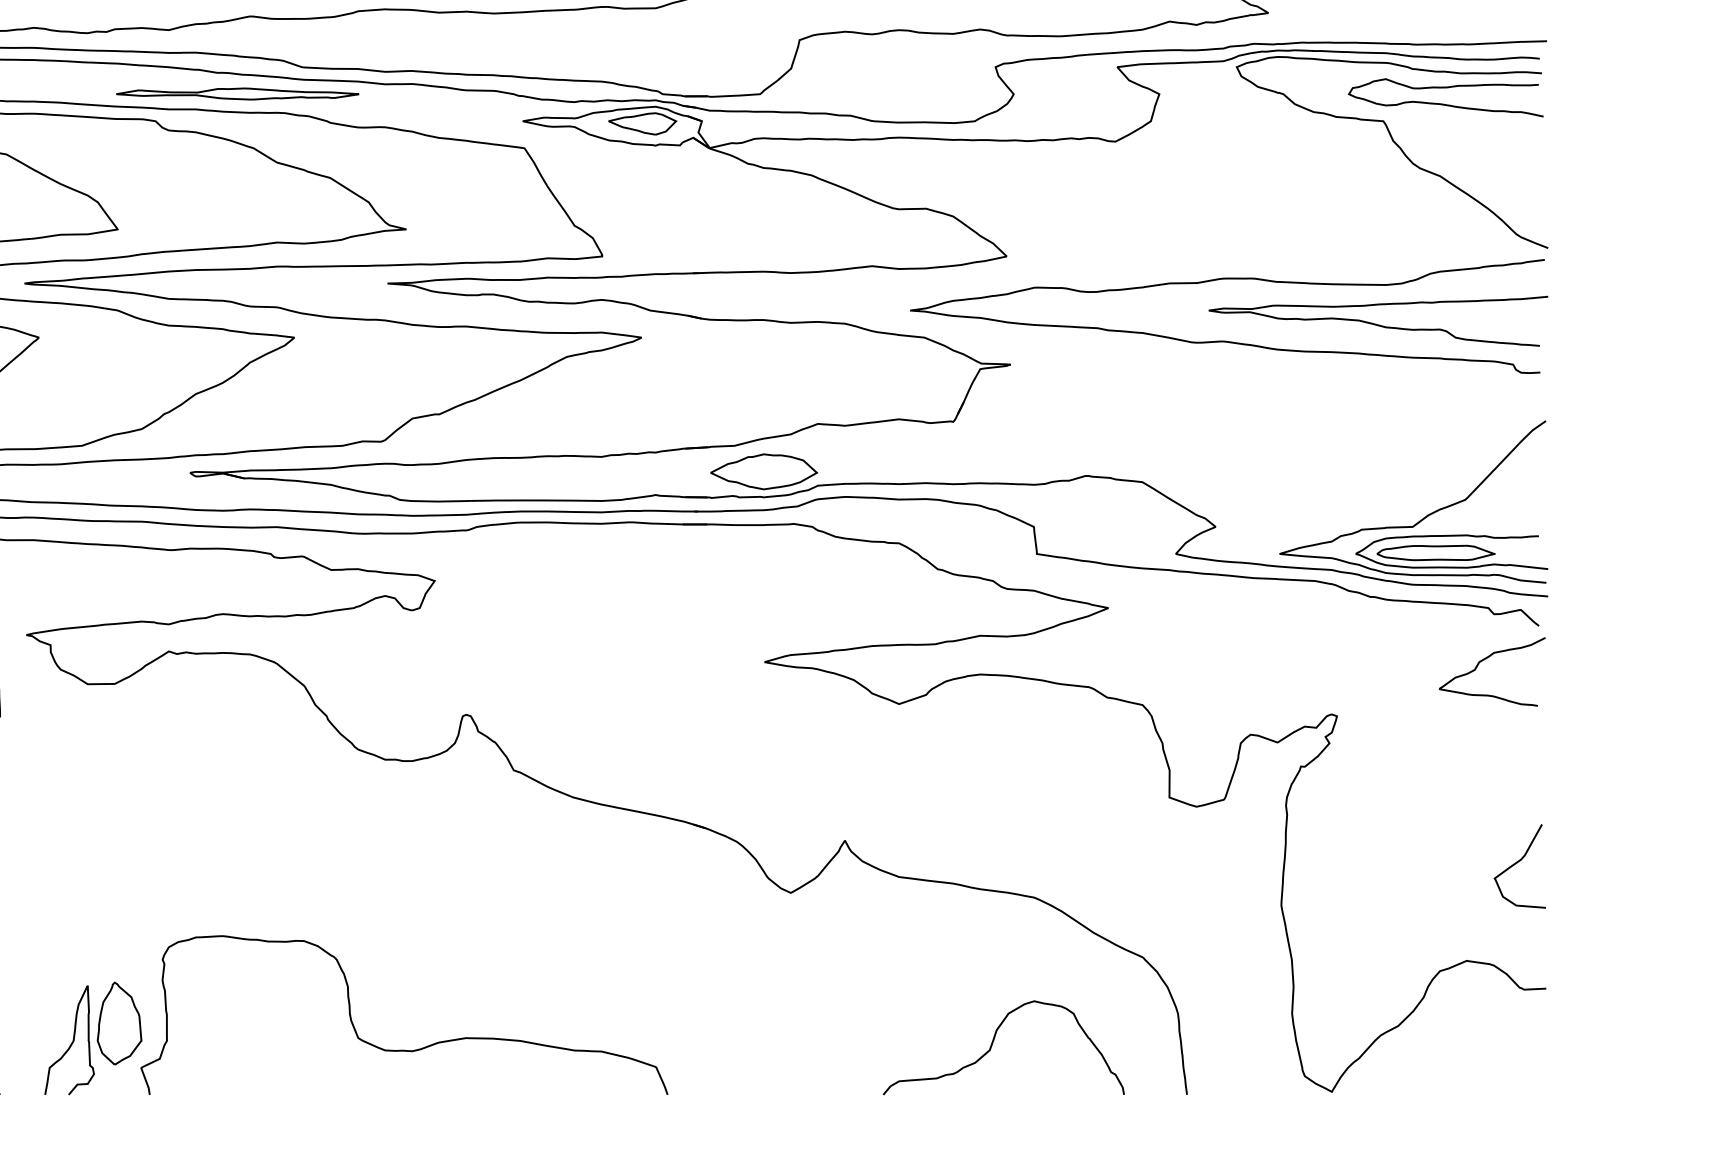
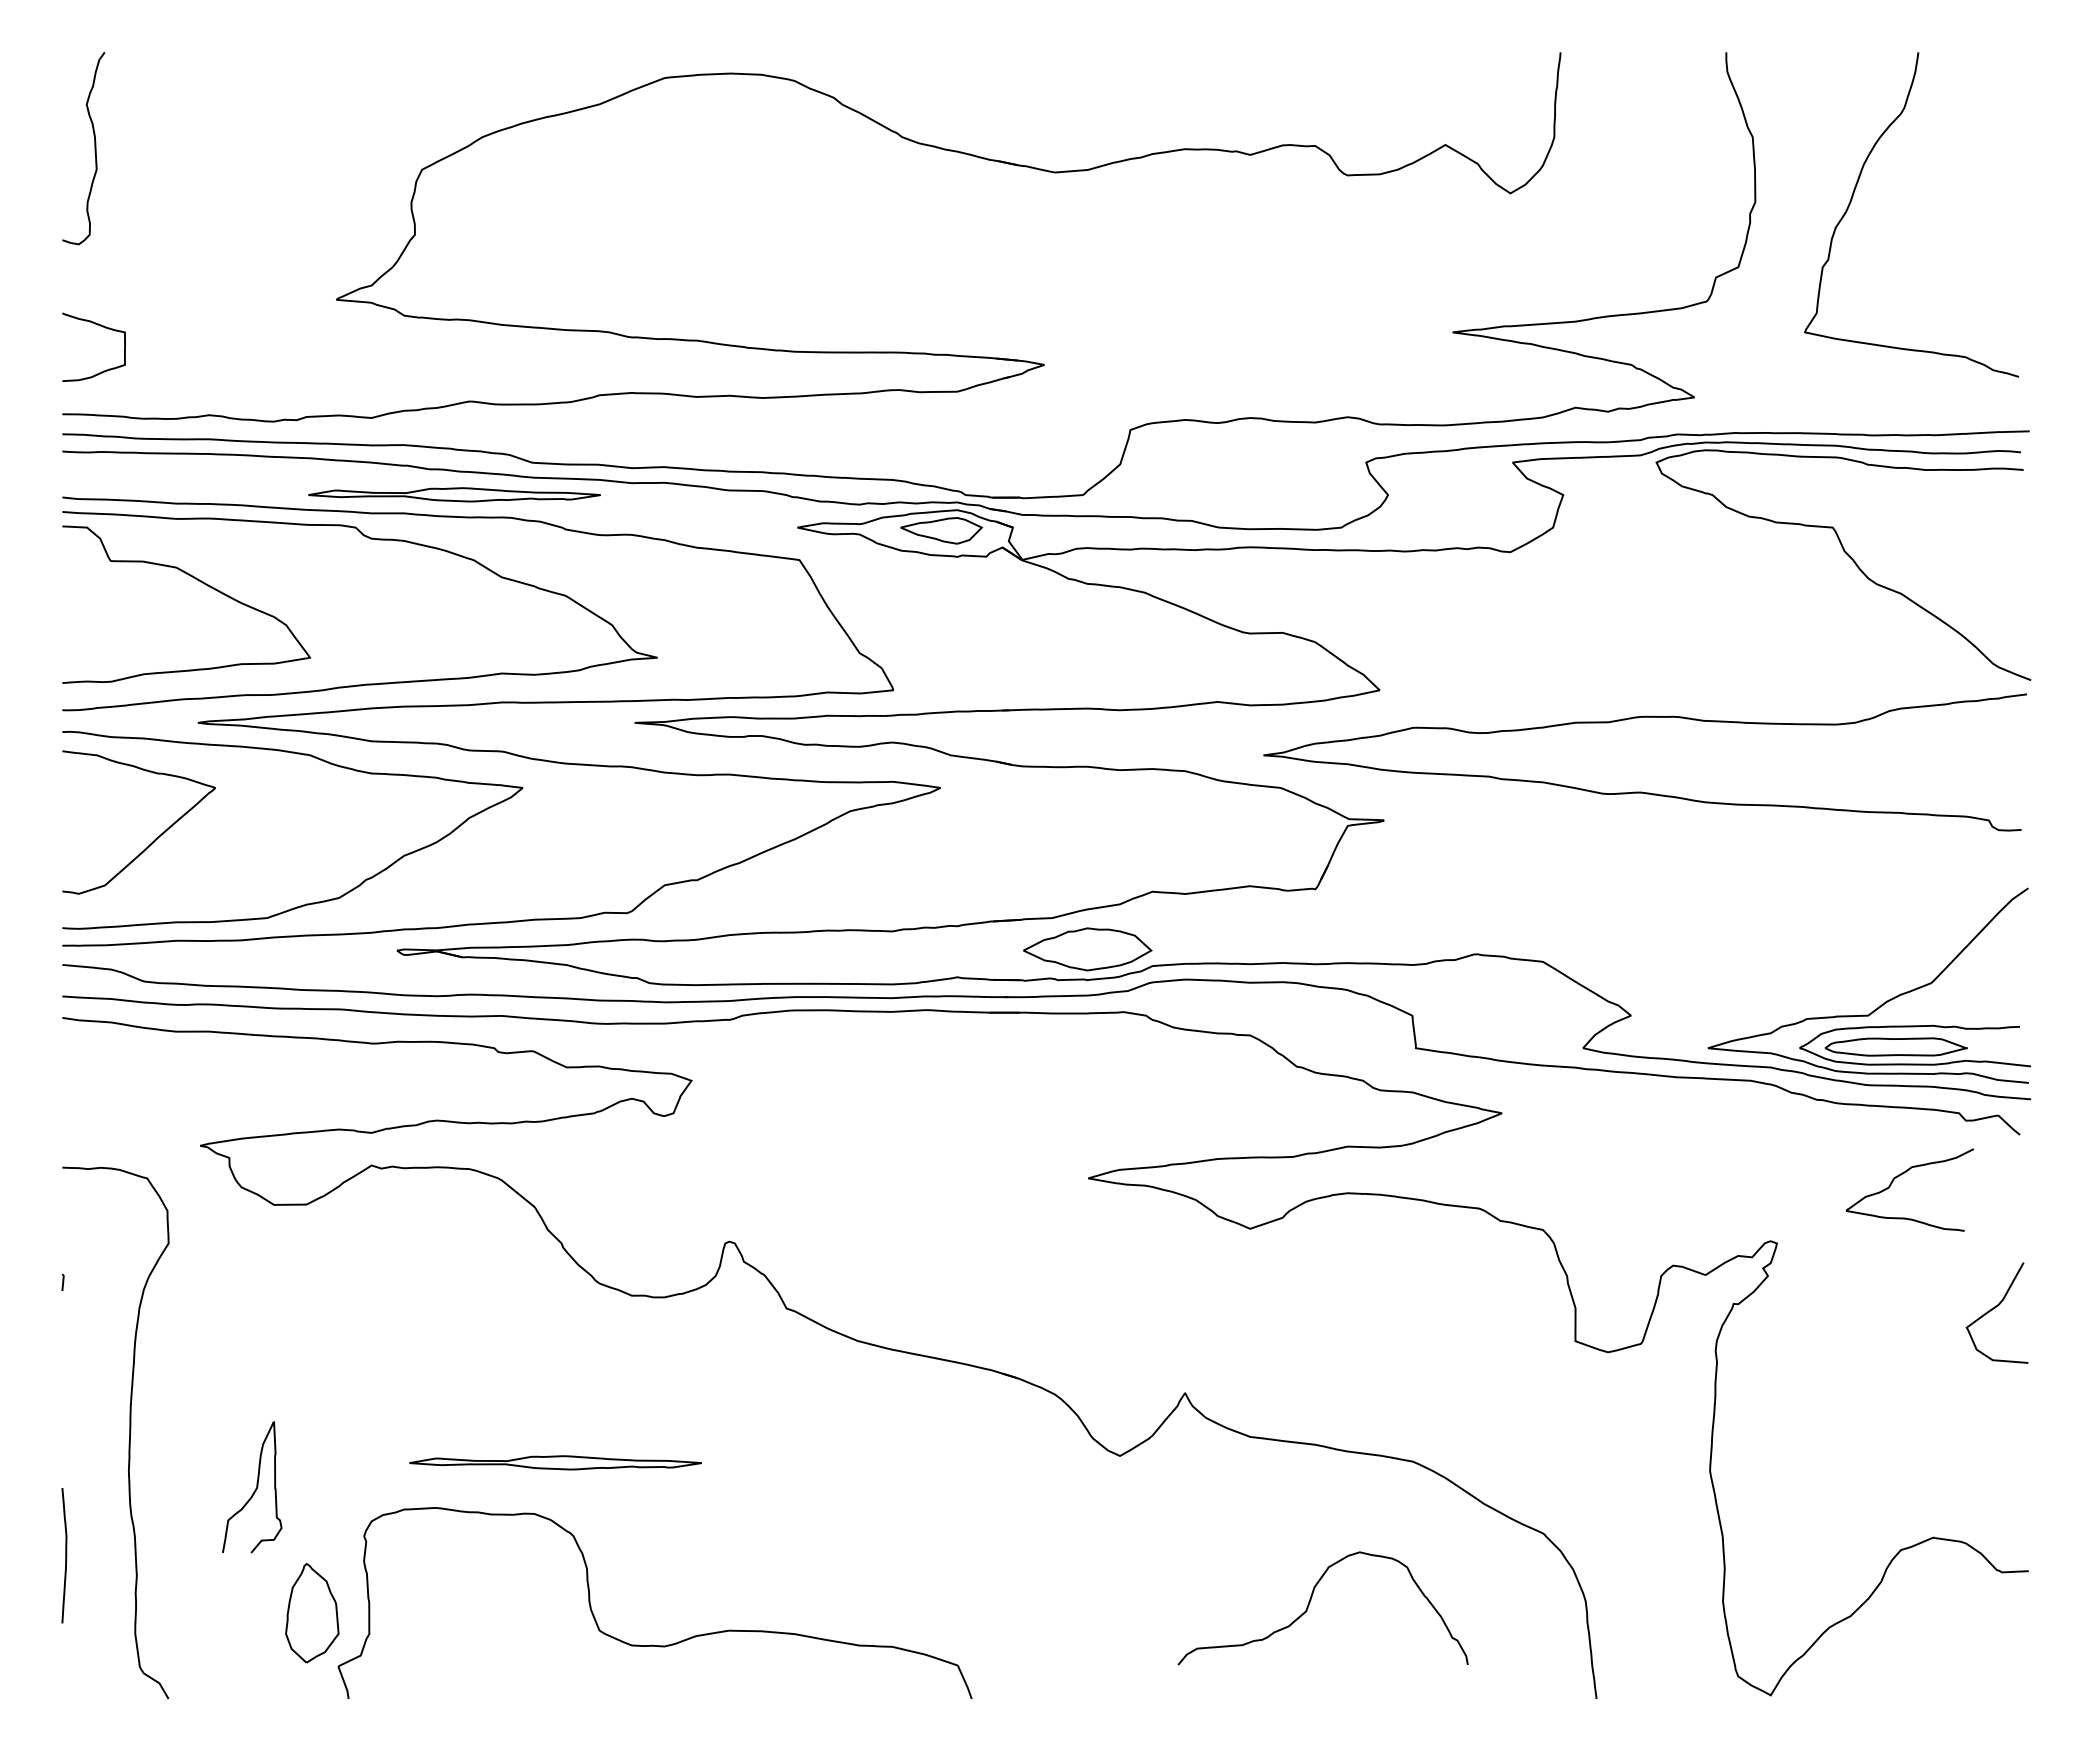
curve: (1443, 103) -> (1905, 506), removed
curve: (1377, 323) -> (1825, 771), removed
curve: (1485, 659) -> (1901, 1175), moved
curve: (1518, 862) -> (1995, 1308), moved
part: (321, 898) -> (555, 1462), added
curve: (72, 1041) -> (255, 1488), moved
curve: (992, 1045) -> (1309, 1605), moved

